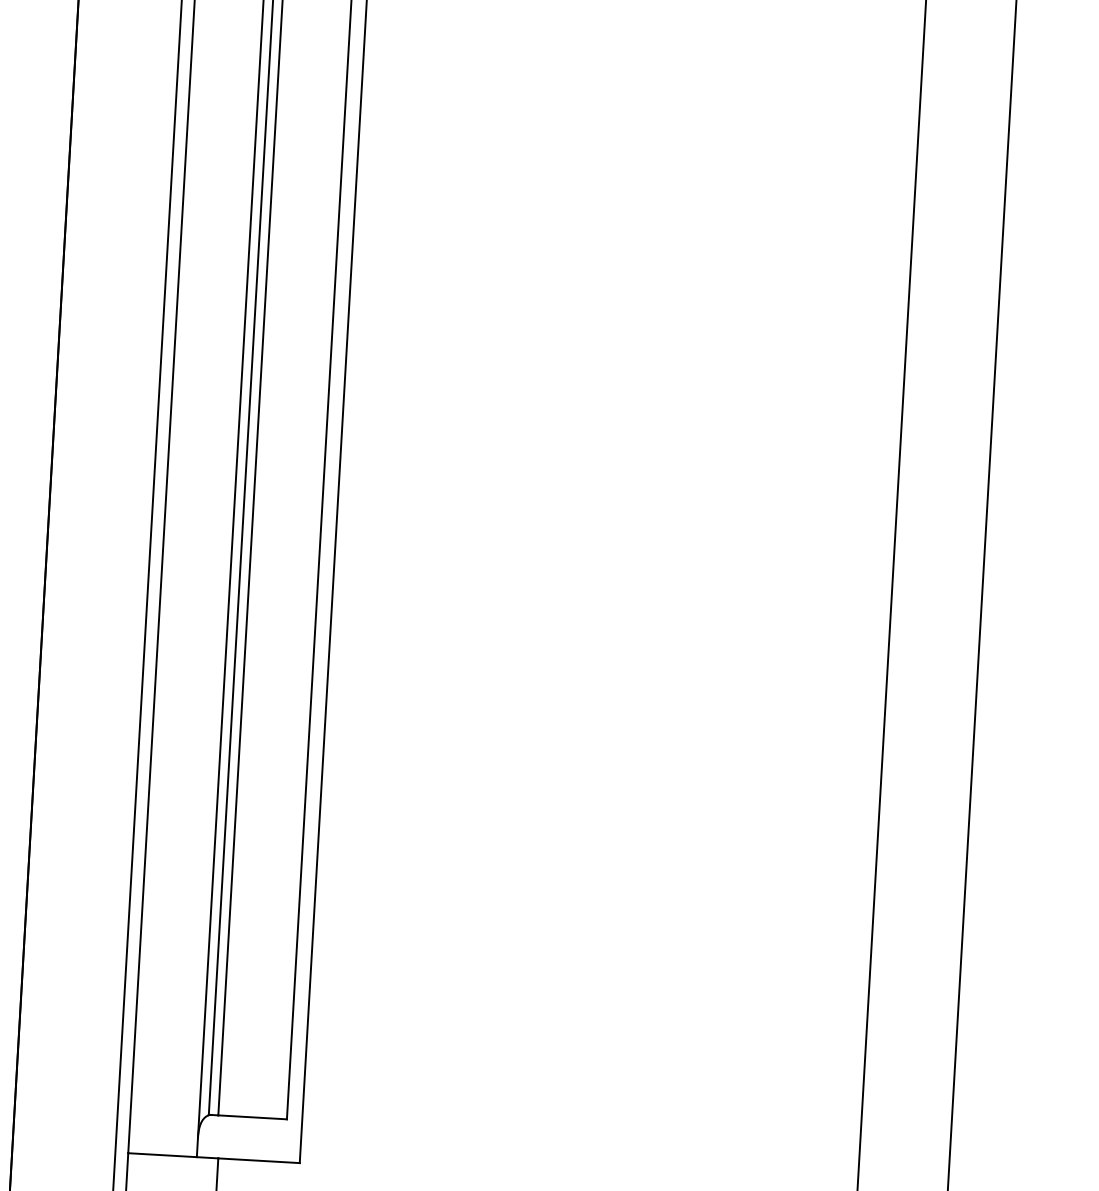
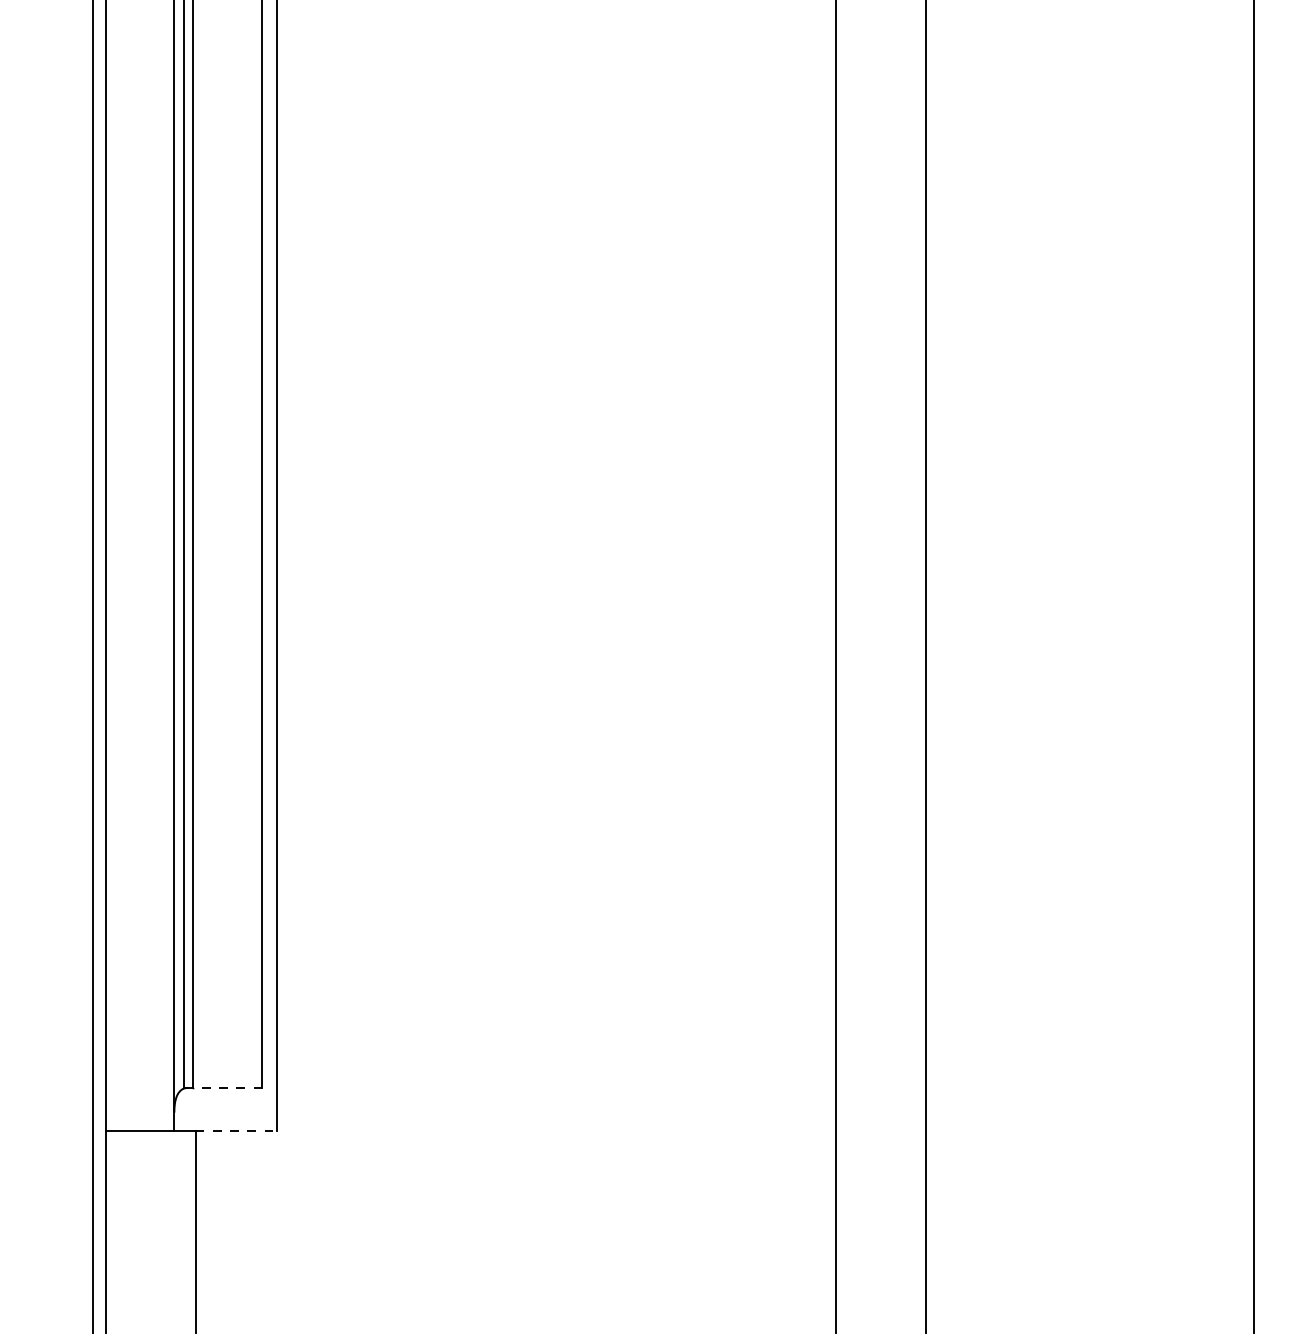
line: (252, 1117) -> (227, 1088), solid -> dashed
line: (258, 1161) -> (236, 1131), solid -> dashed

